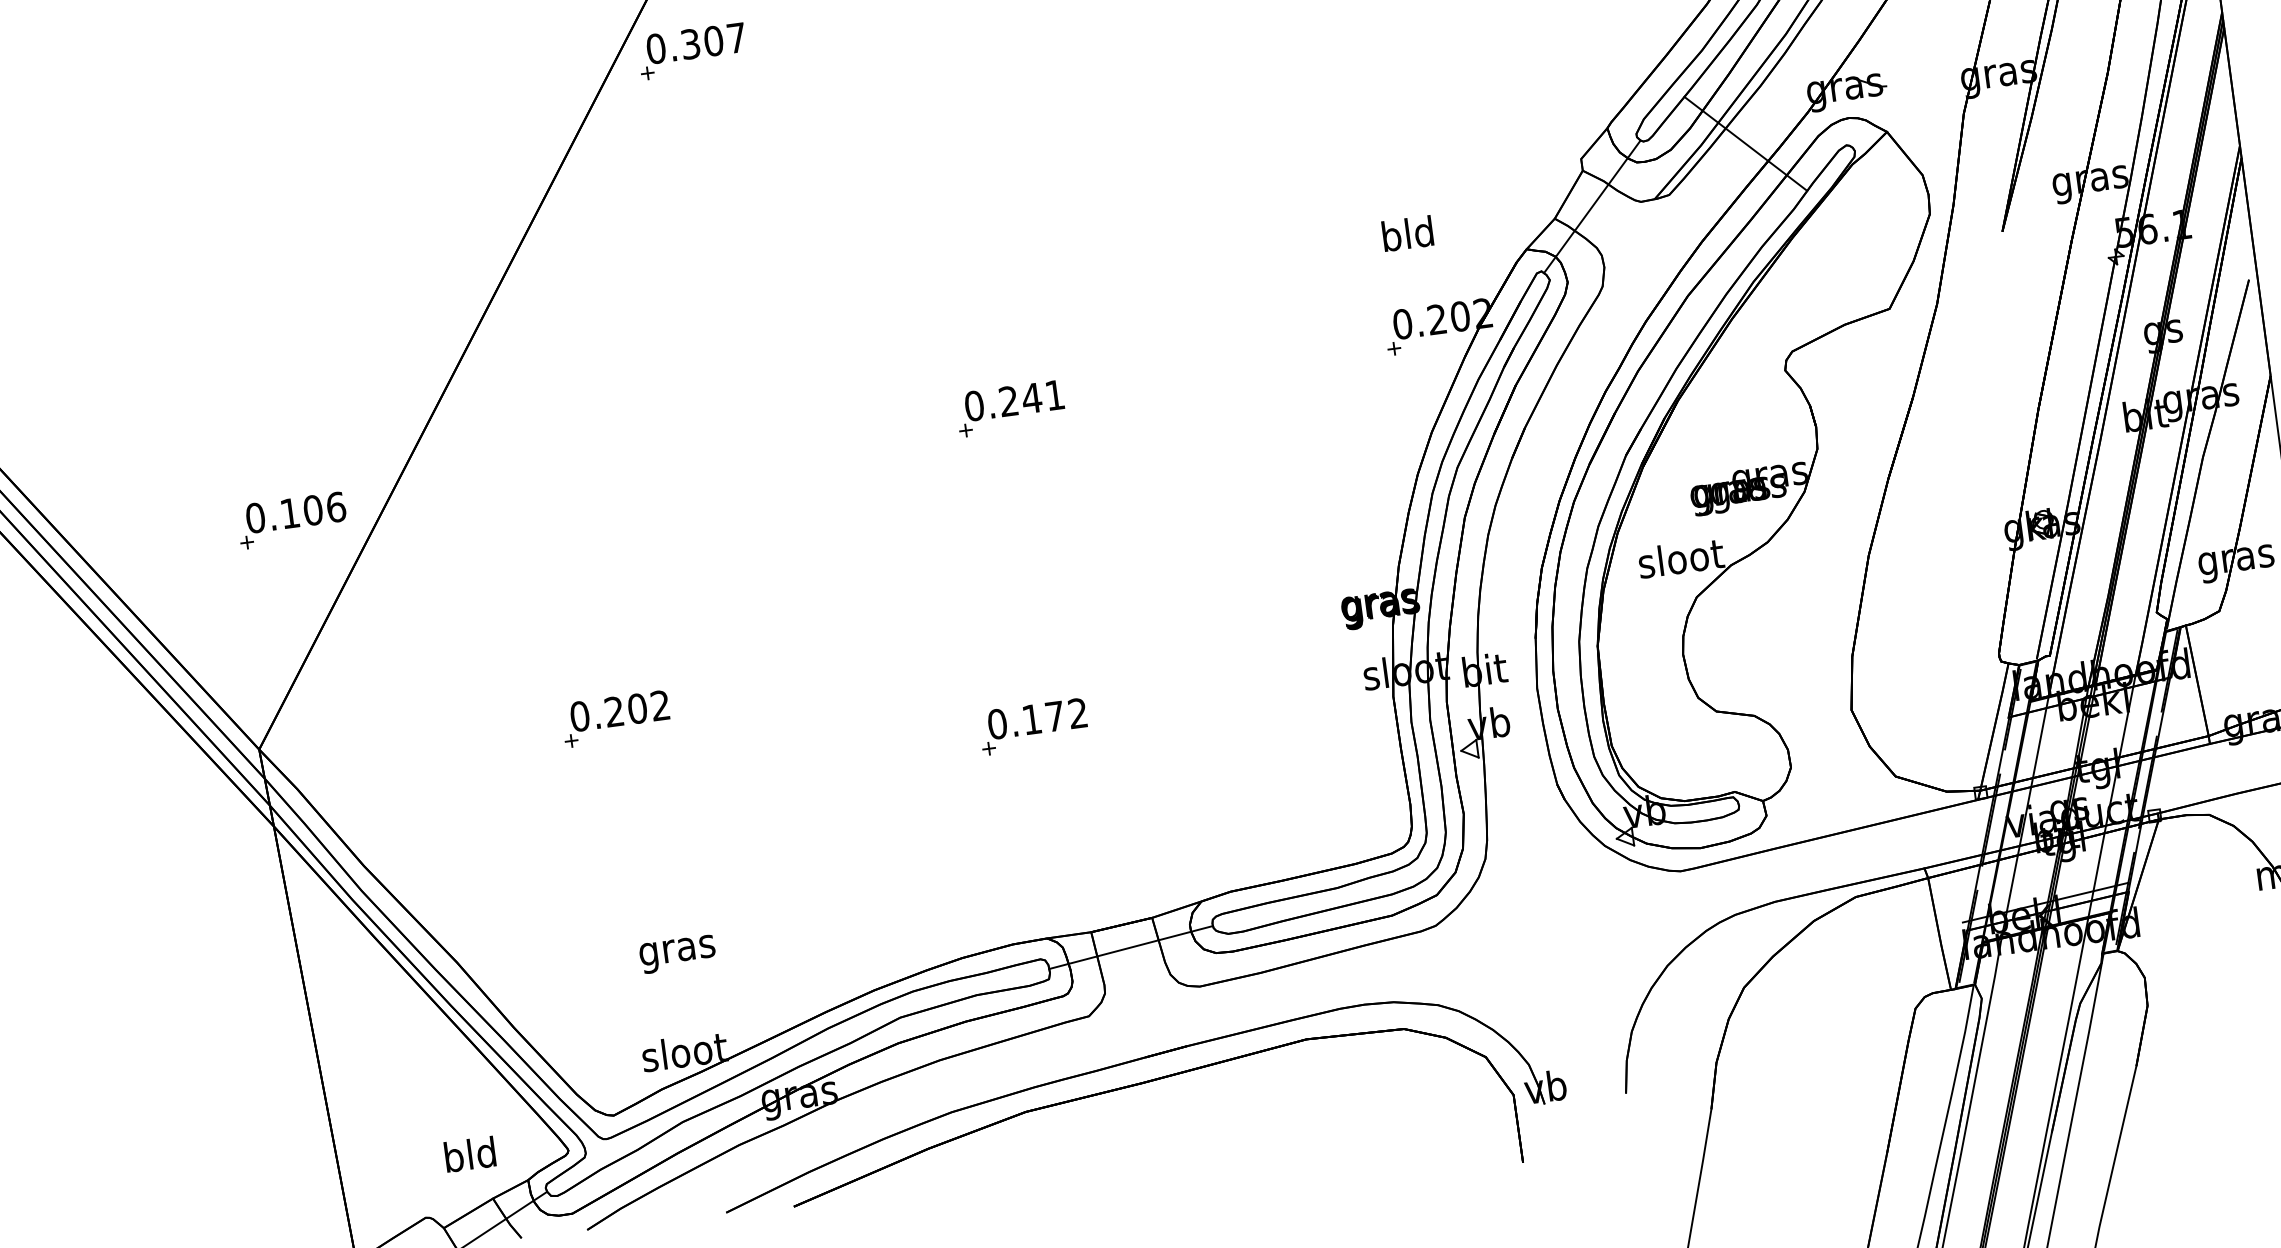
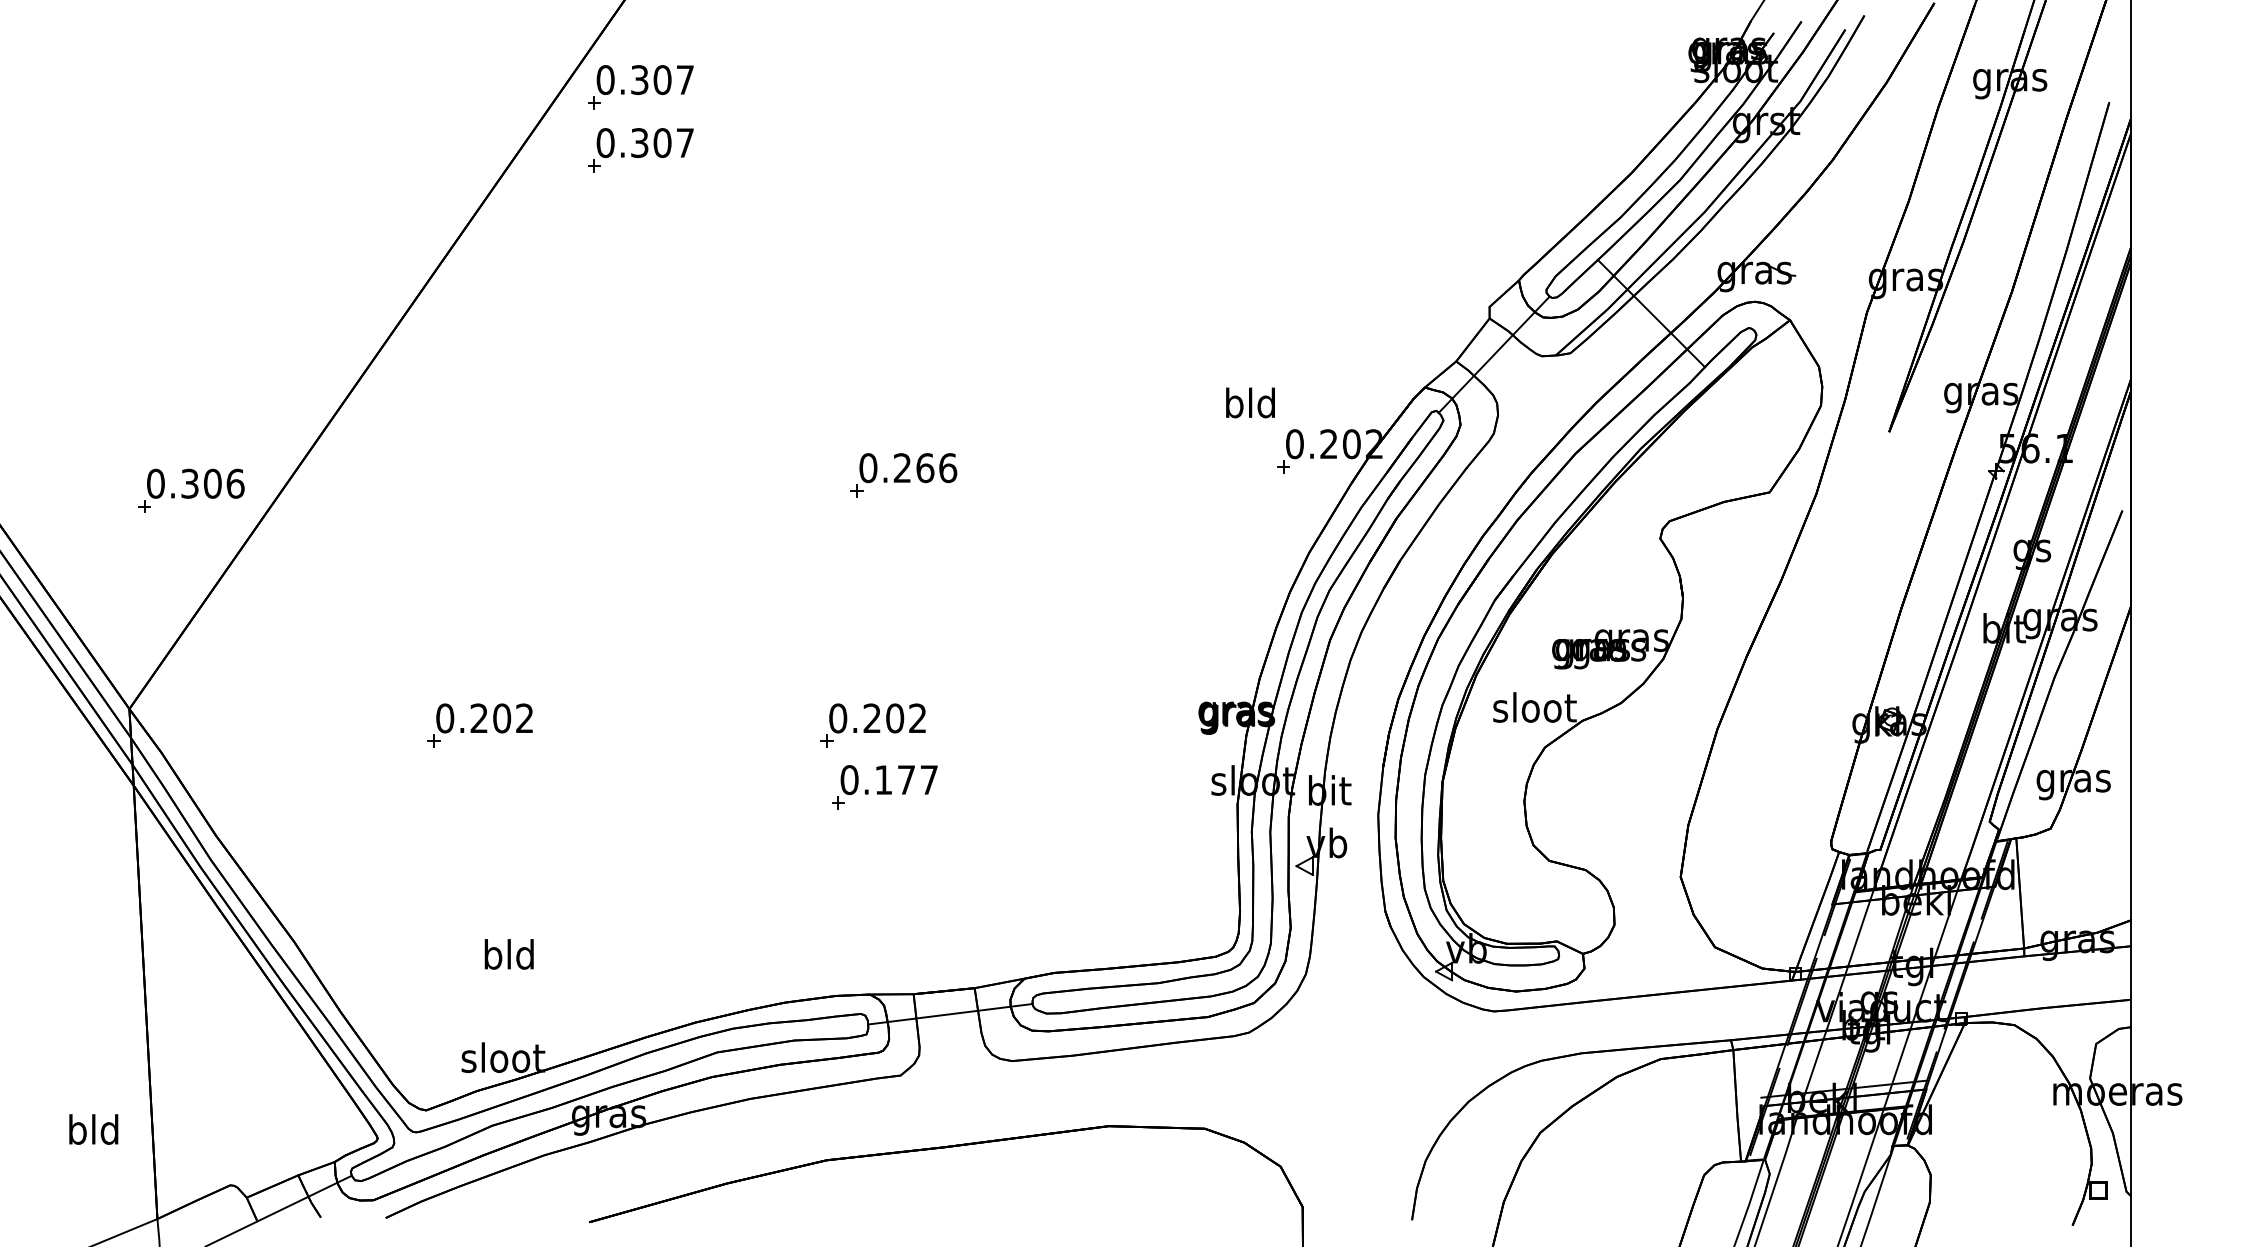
part: (700, 115) -> (640, 150), added
text: (1407, 233) -> (1250, 402), moved
text: (1043, 397) -> (936, 468), 0.241 -> 0.266
text: (289, 513) -> (189, 483), 0.106 -> 0.306
part: (1013, 665) -> (872, 725), added
text: (1077, 712) -> (928, 779), 0.172 -> 0.177
text: (677, 950) -> (509, 958), gras -> bld
part: (1128, 1063) -> (932, 1126), removed
text: (469, 1154) -> (93, 1129), moved

